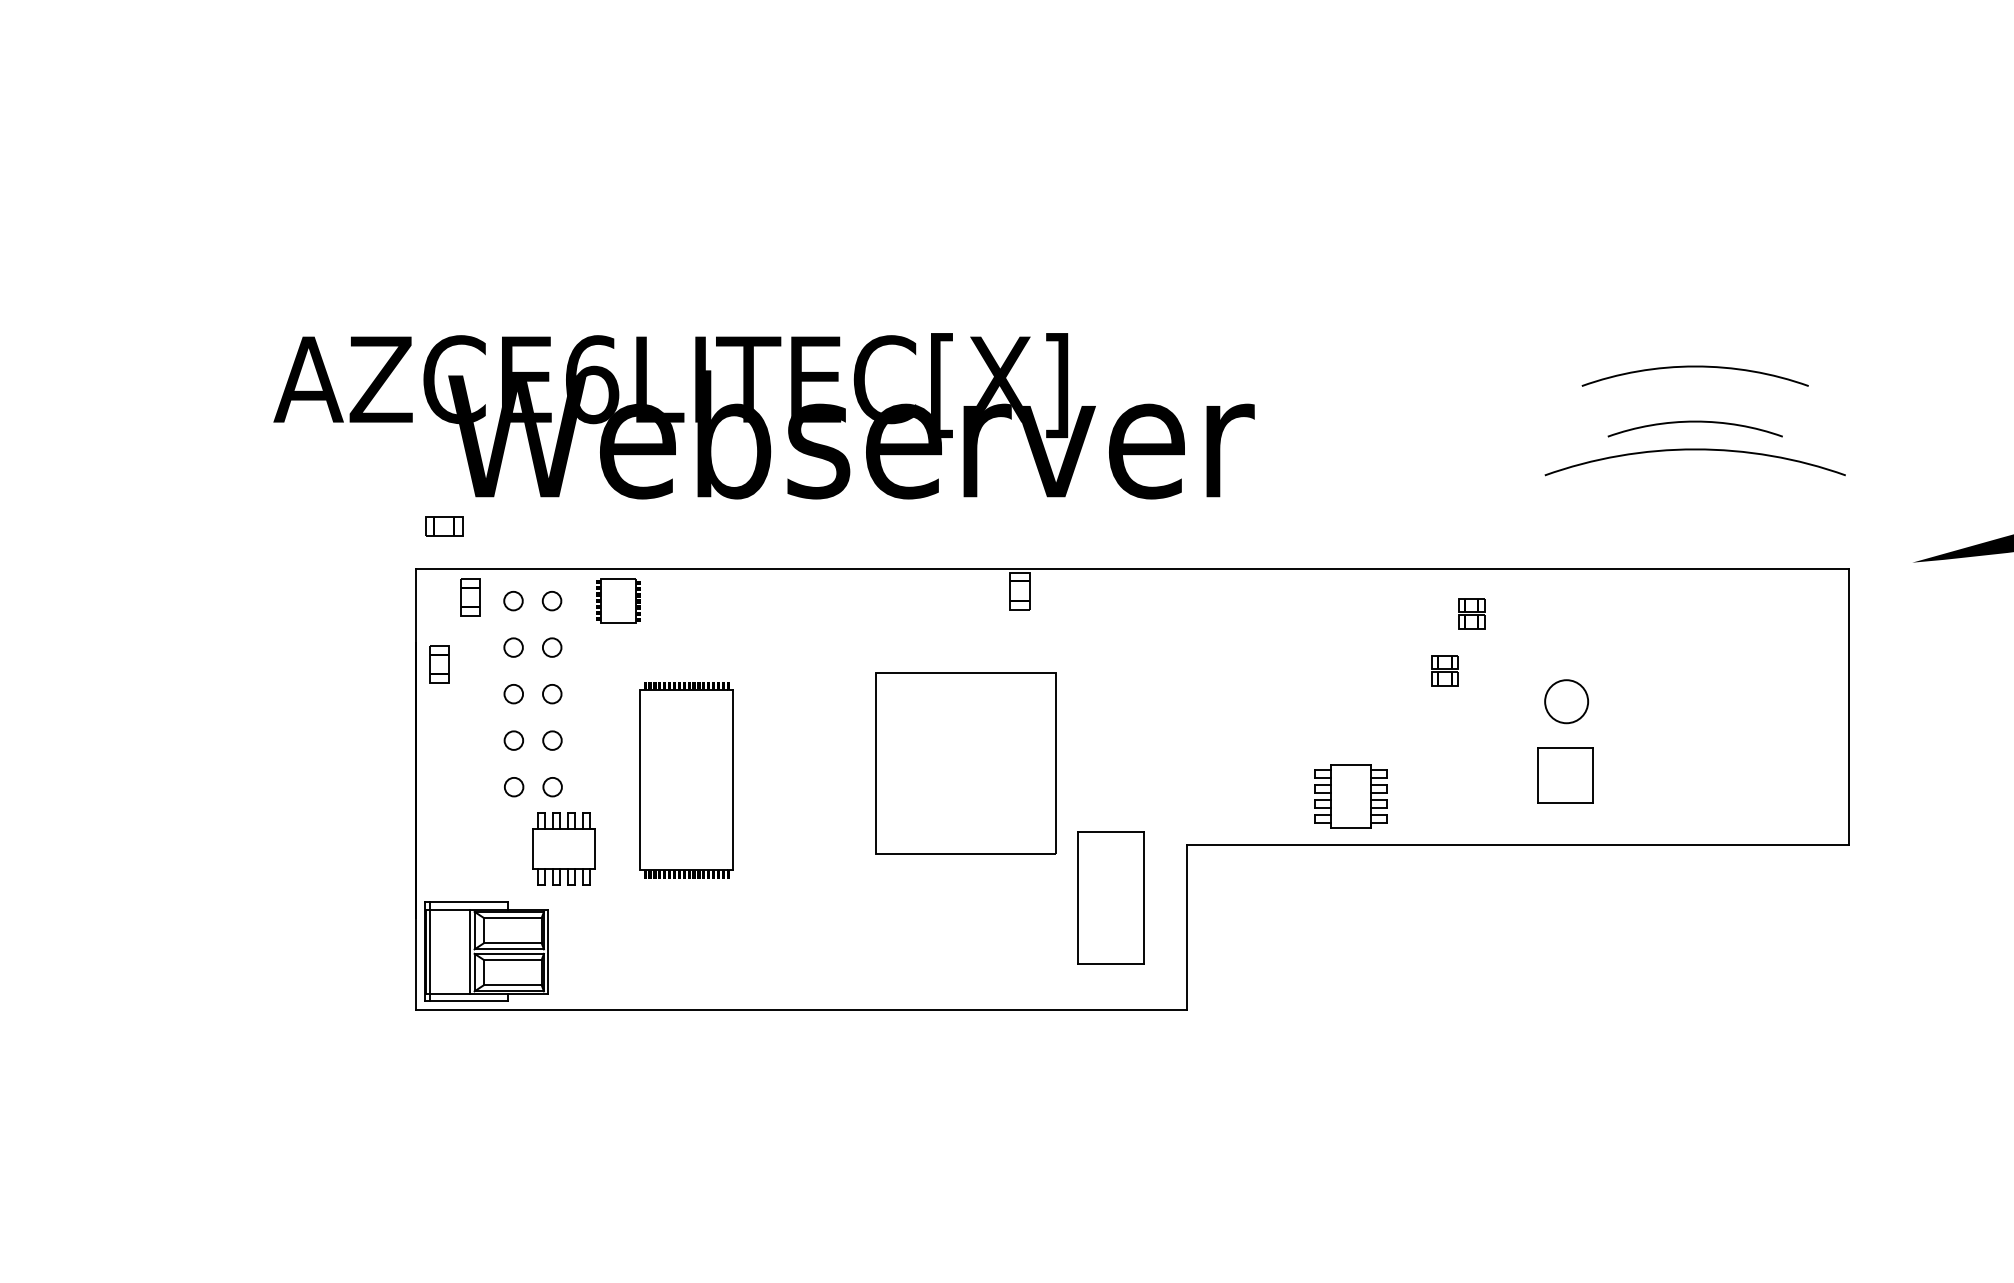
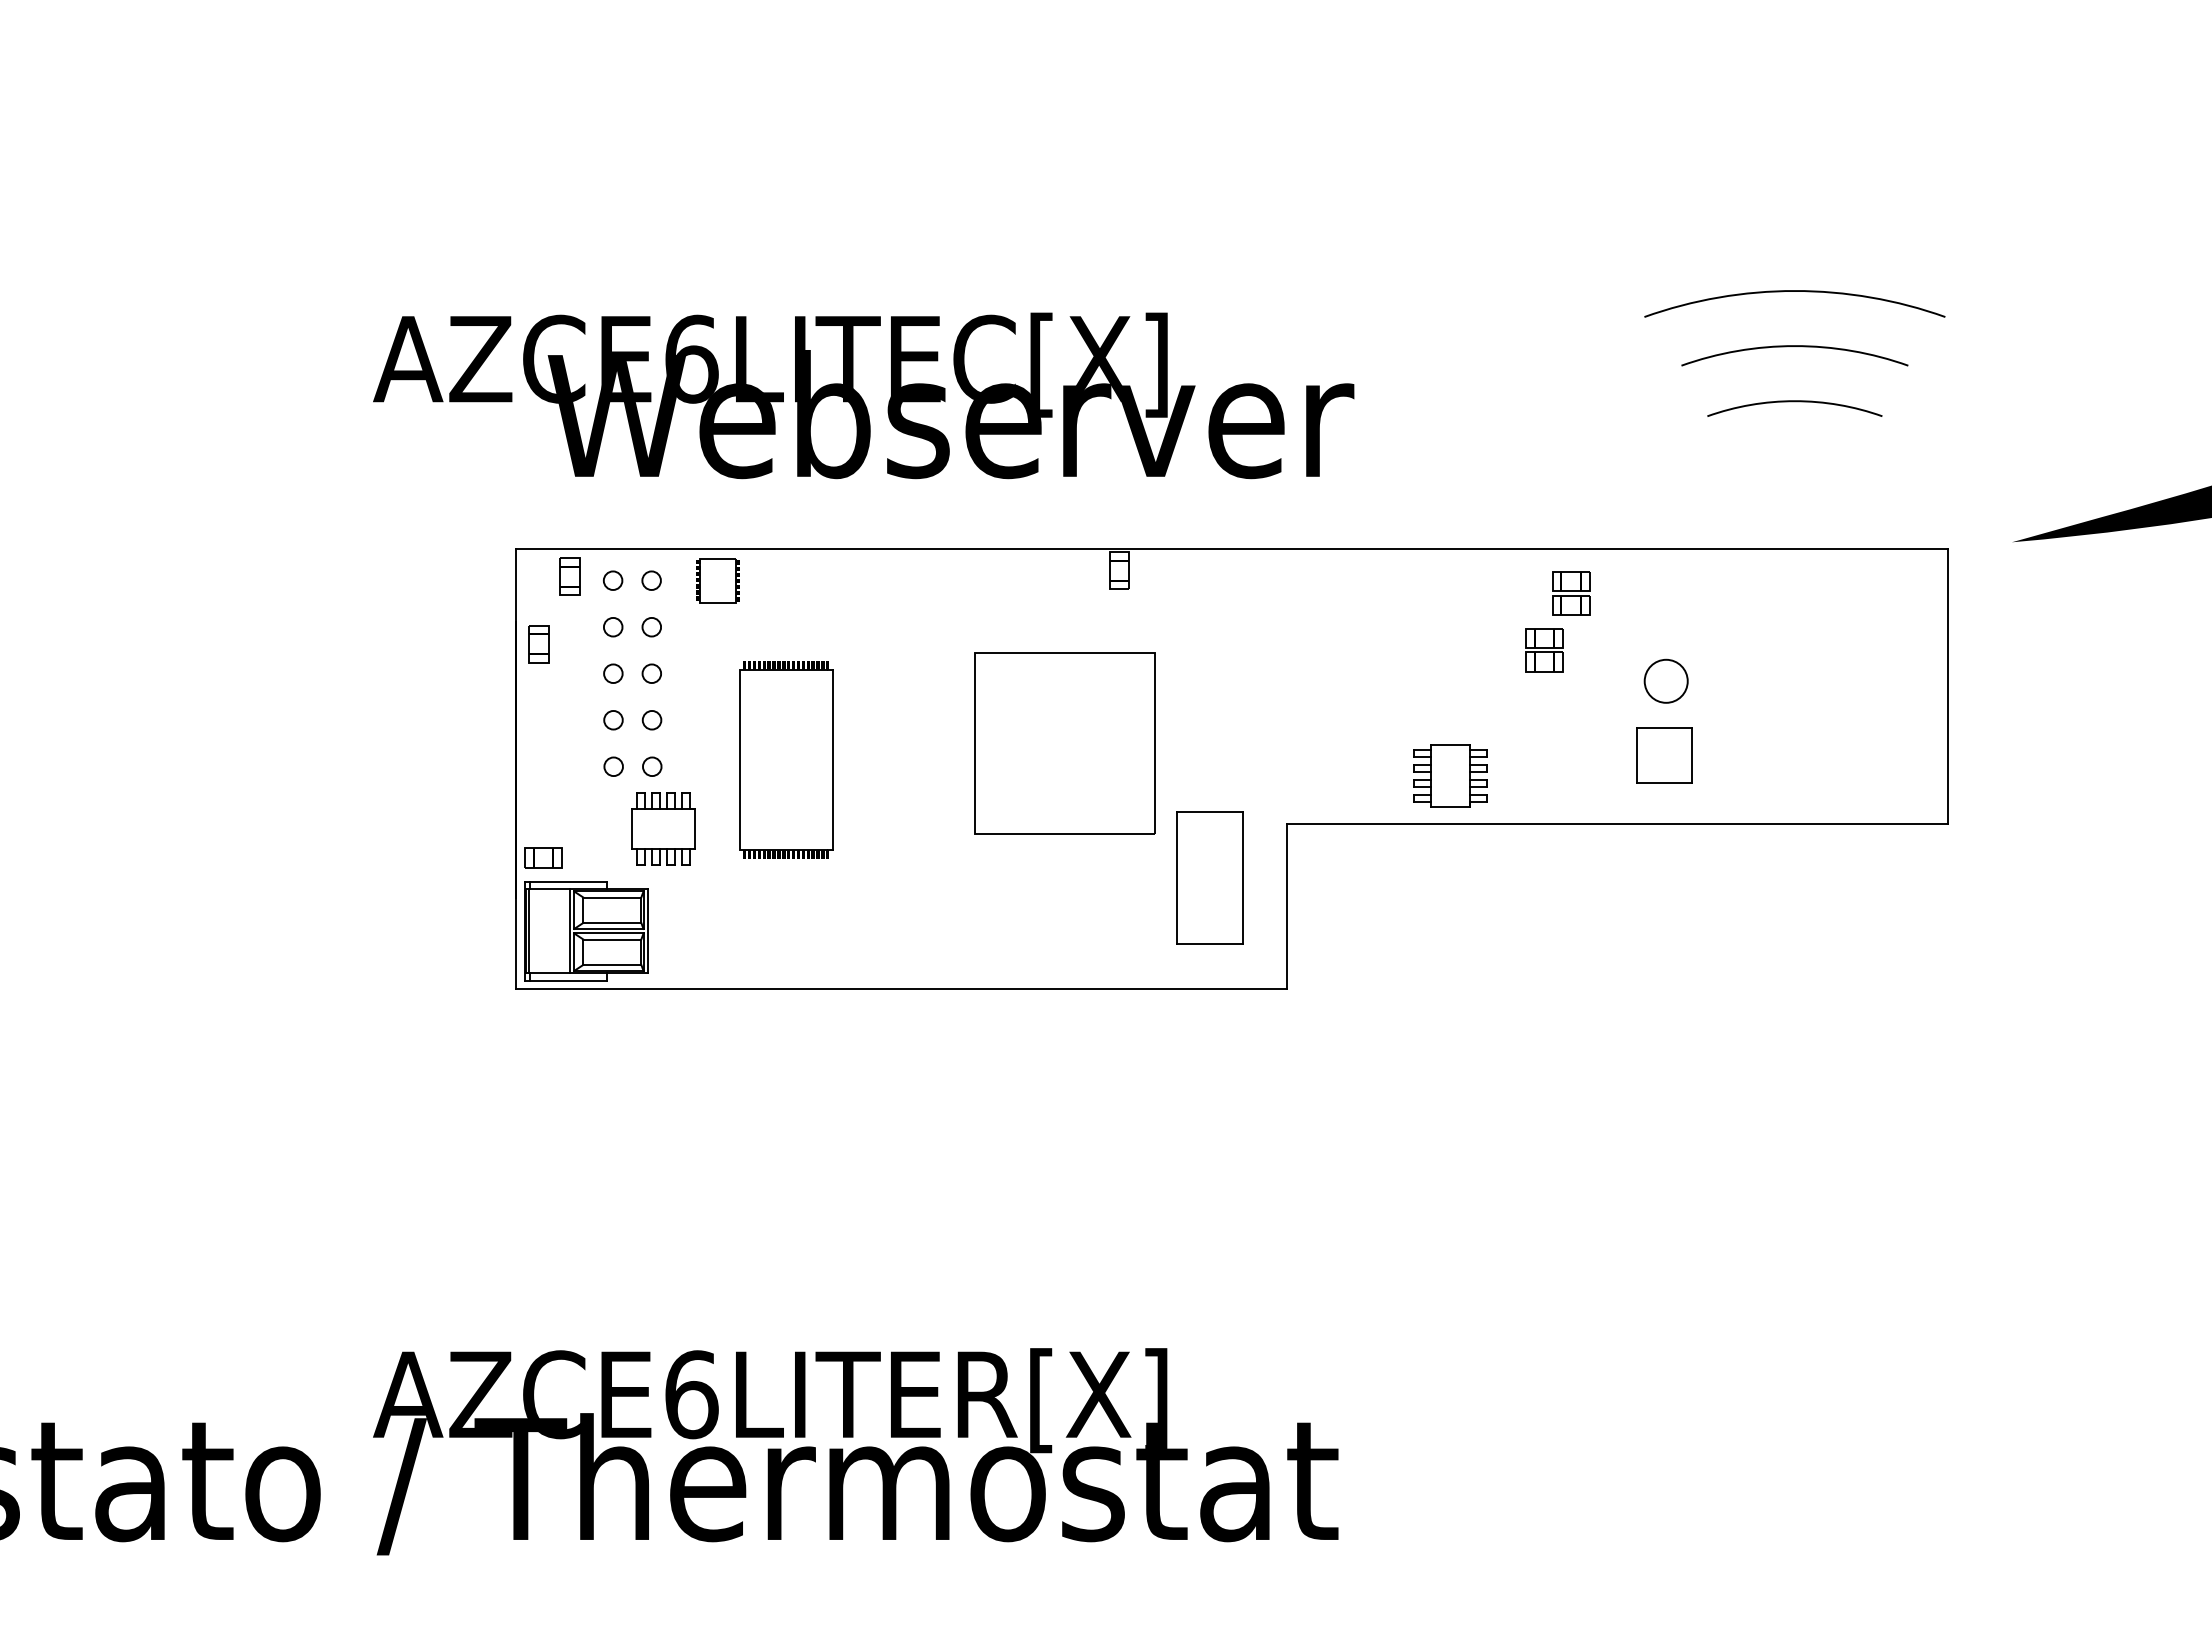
arc: (1694, 449) -> (1794, 291), moved
part: (443, 525) -> (543, 857), moved
part: (1471, 613) -> (1571, 593), size x1.43
part: (1444, 670) -> (1544, 650), size x1.43

